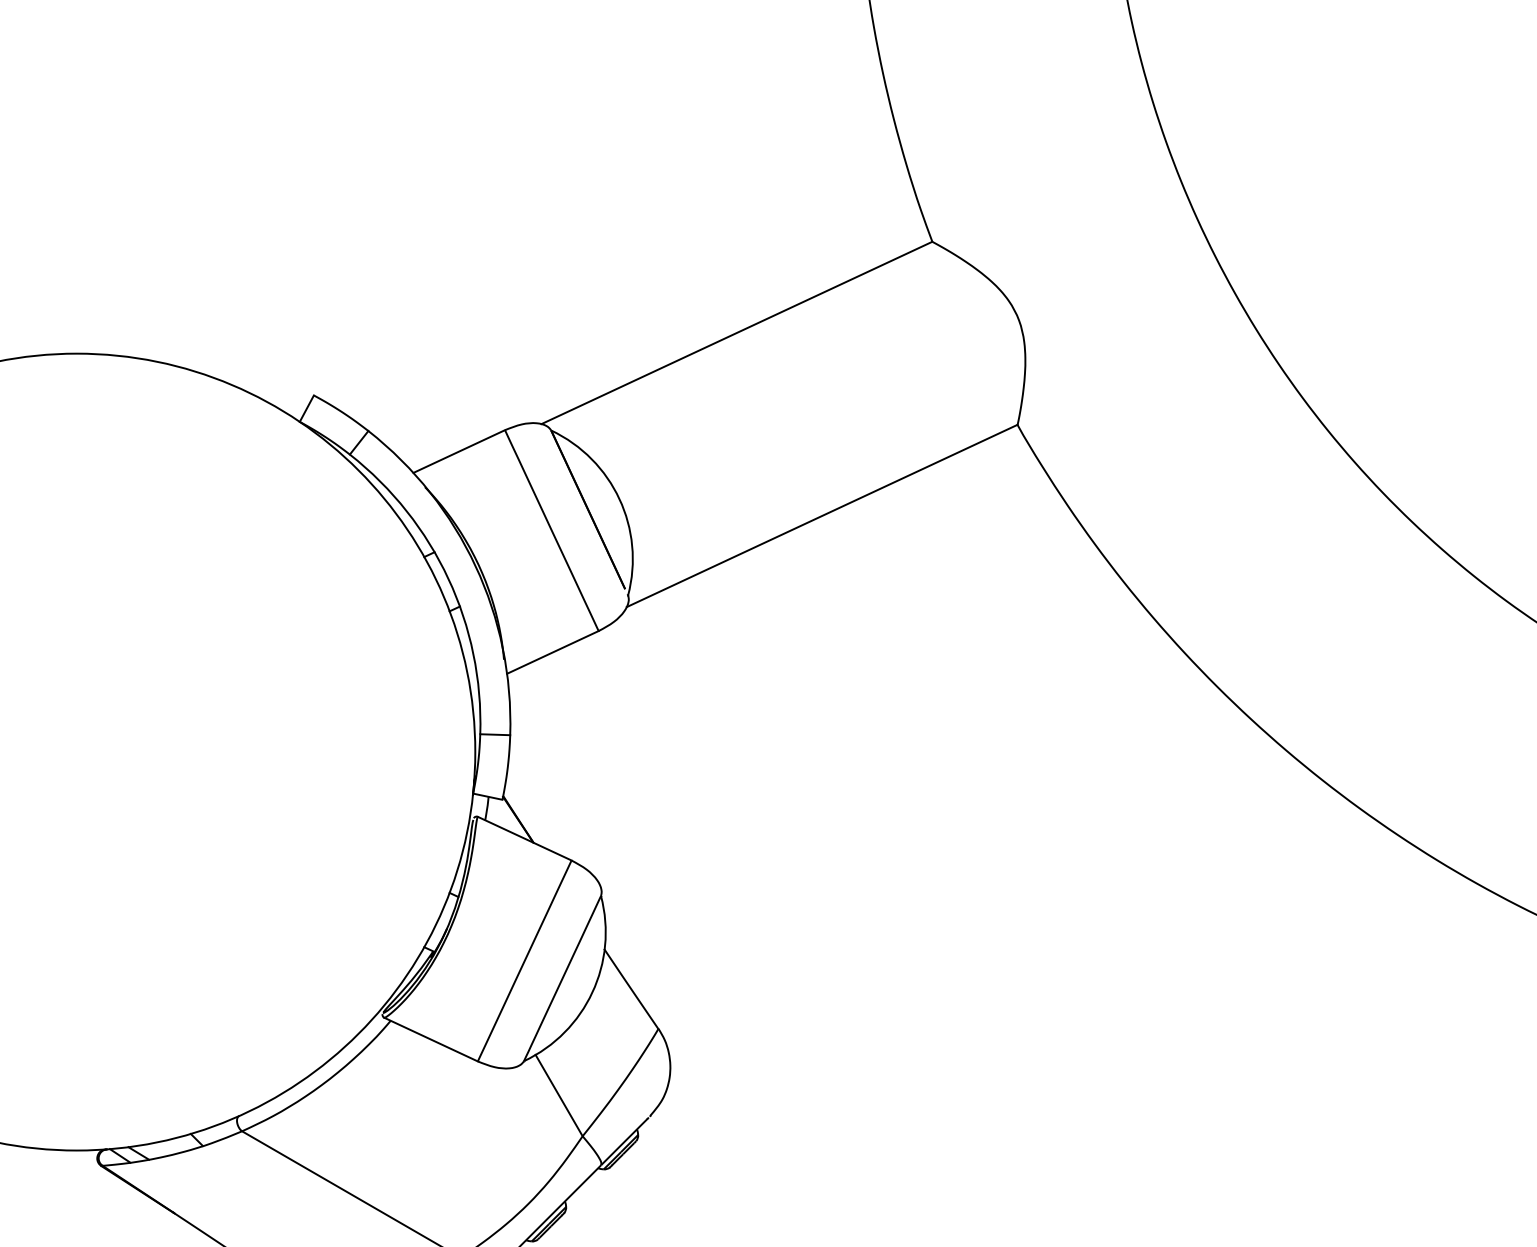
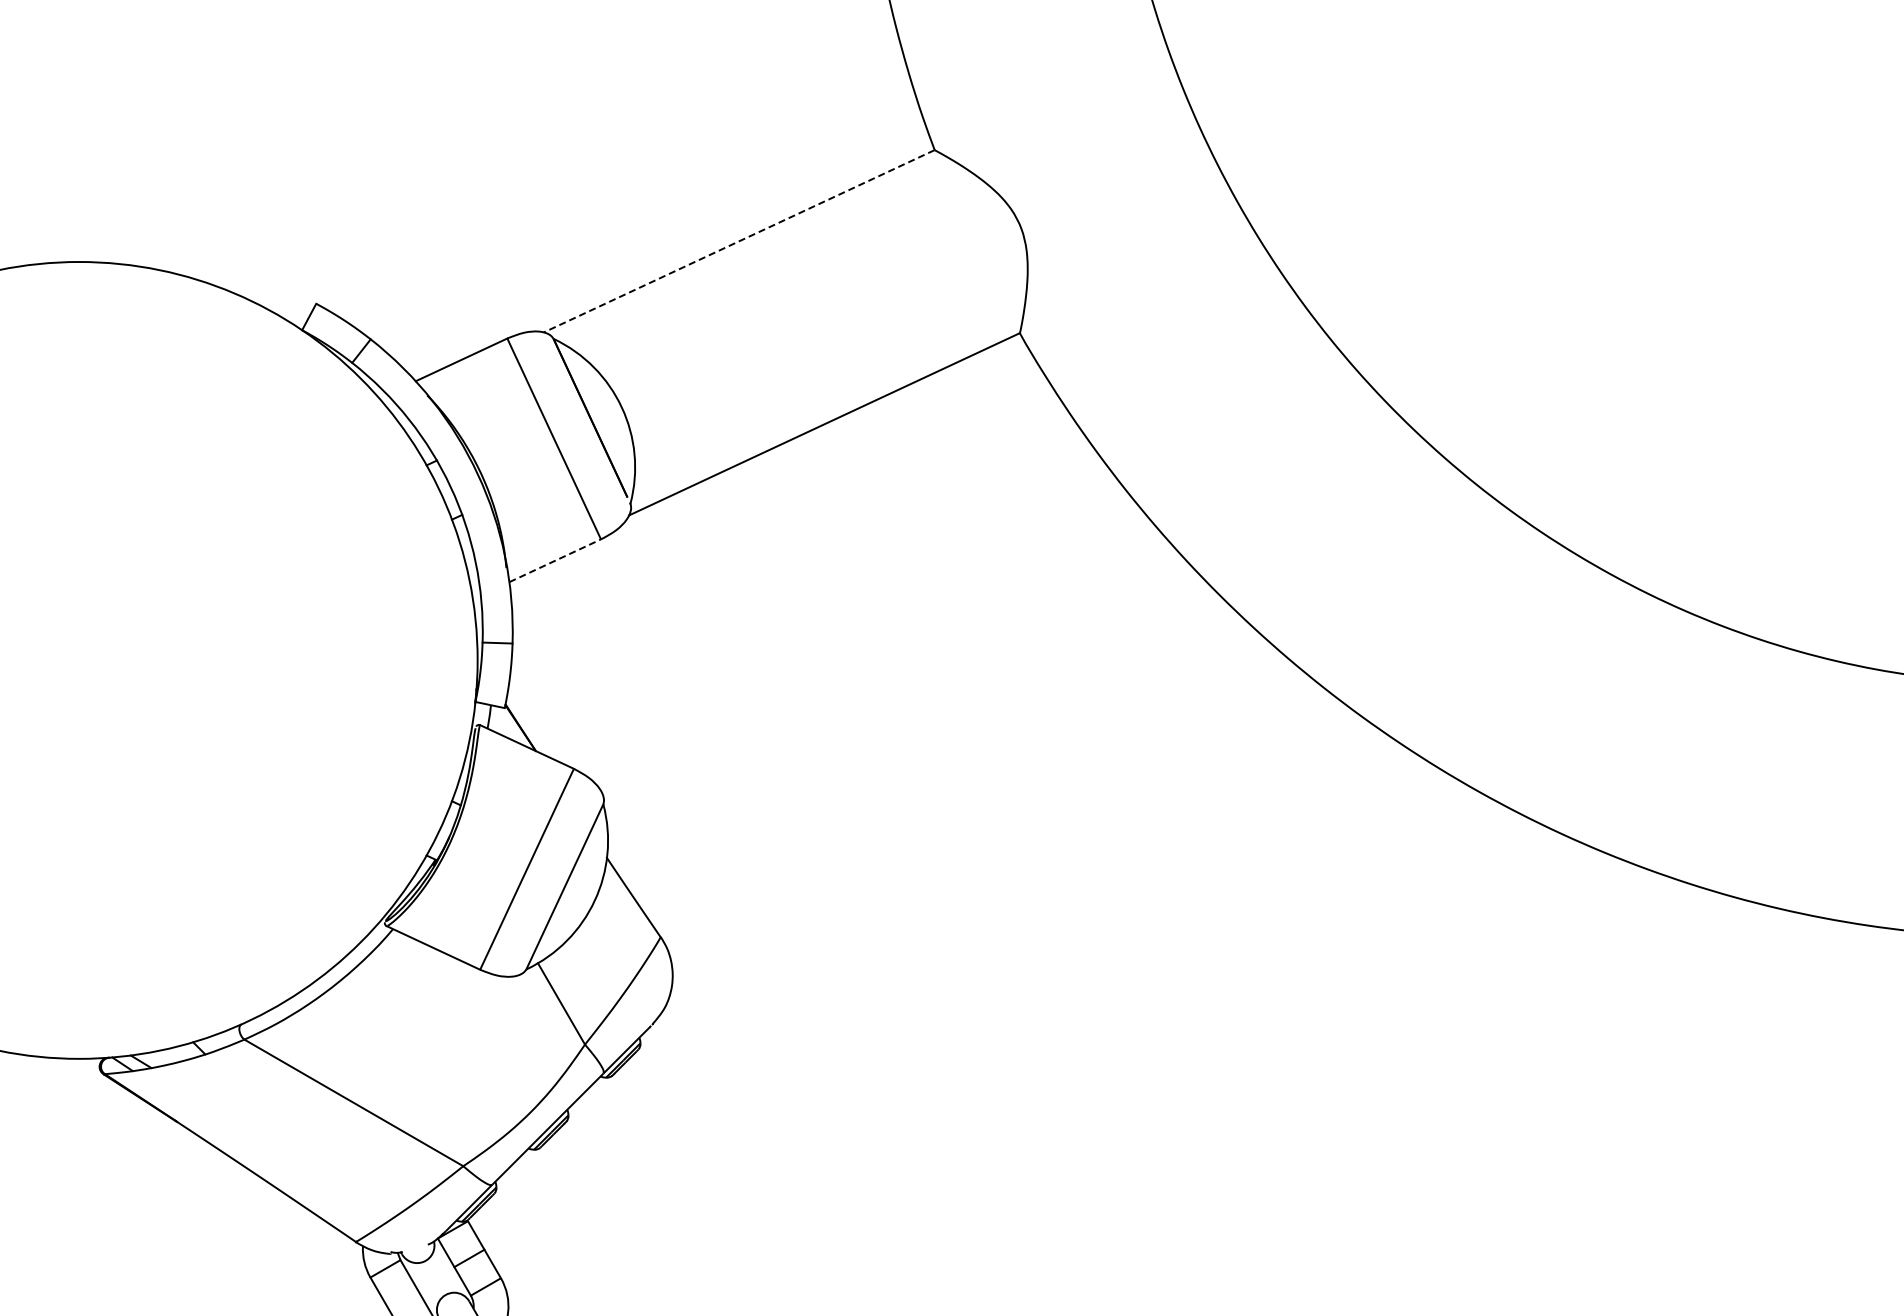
line: (737, 333) -> (739, 241), solid -> dashed
line: (553, 652) -> (555, 560), solid -> dashed

